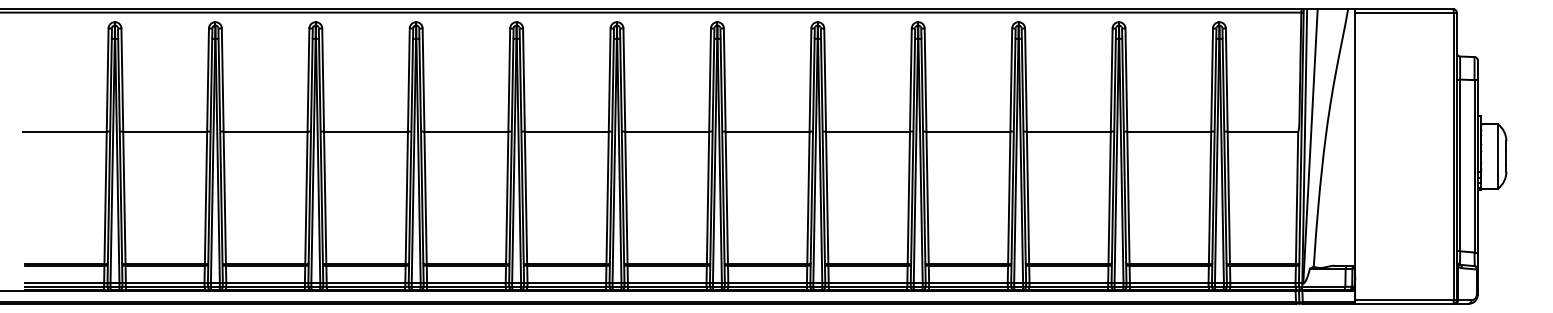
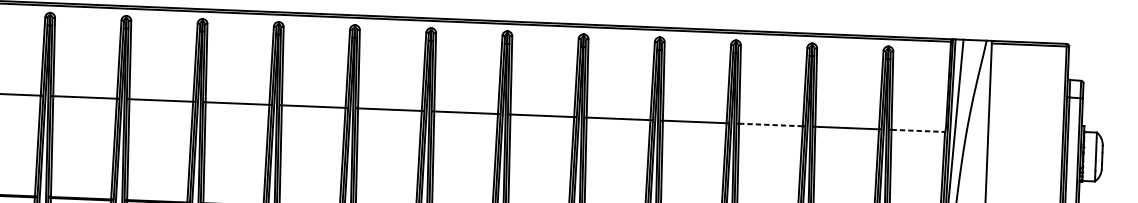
line: (1068, 131) -> (770, 124), solid -> dashed
line: (1263, 131) -> (918, 130), solid -> dashed

